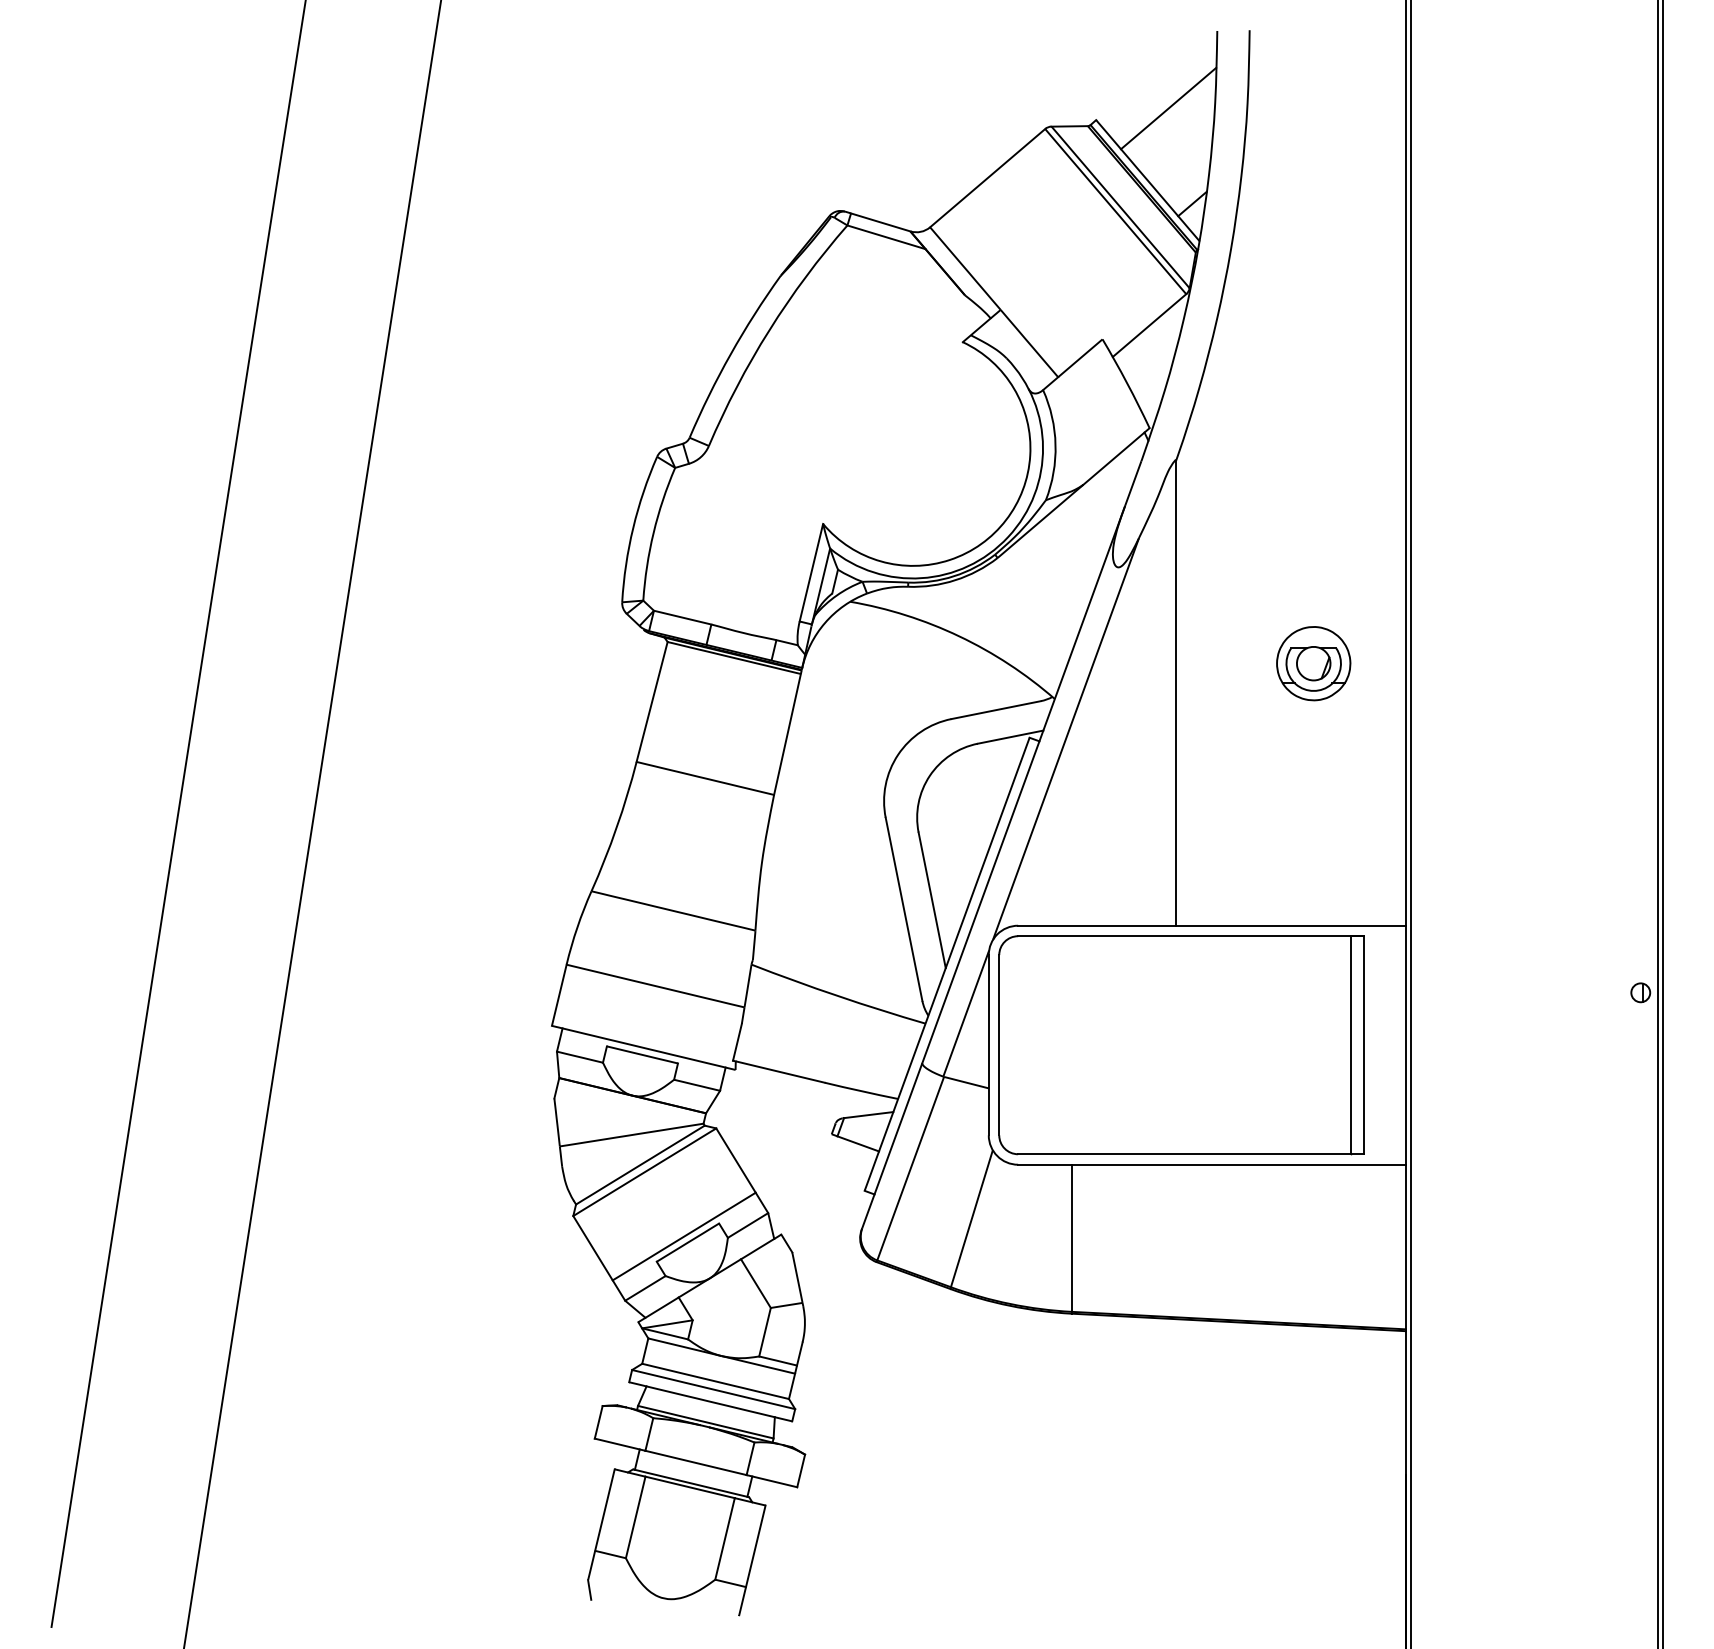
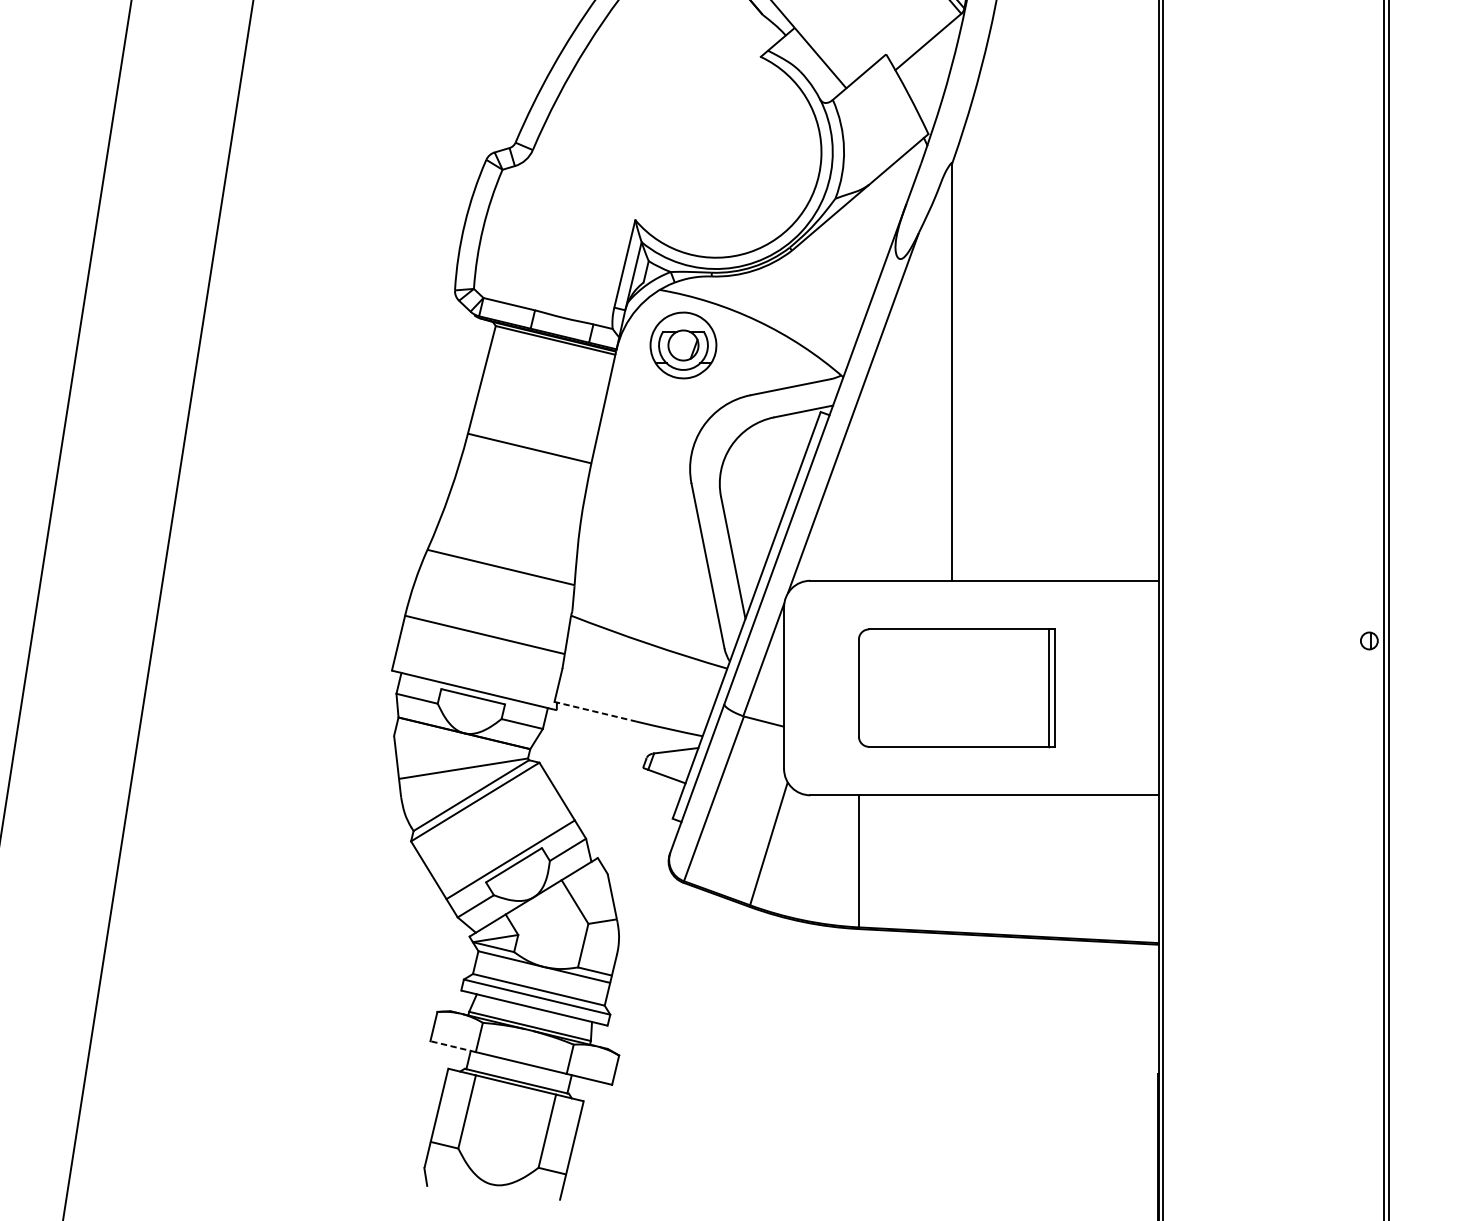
part: (1313, 663) -> (683, 345), moved
part: (1181, 1045) -> (957, 688), size x0.6
line: (778, 1071) -> (595, 711), solid -> dashed
line: (619, 1444) -> (452, 1046), solid -> dashed

